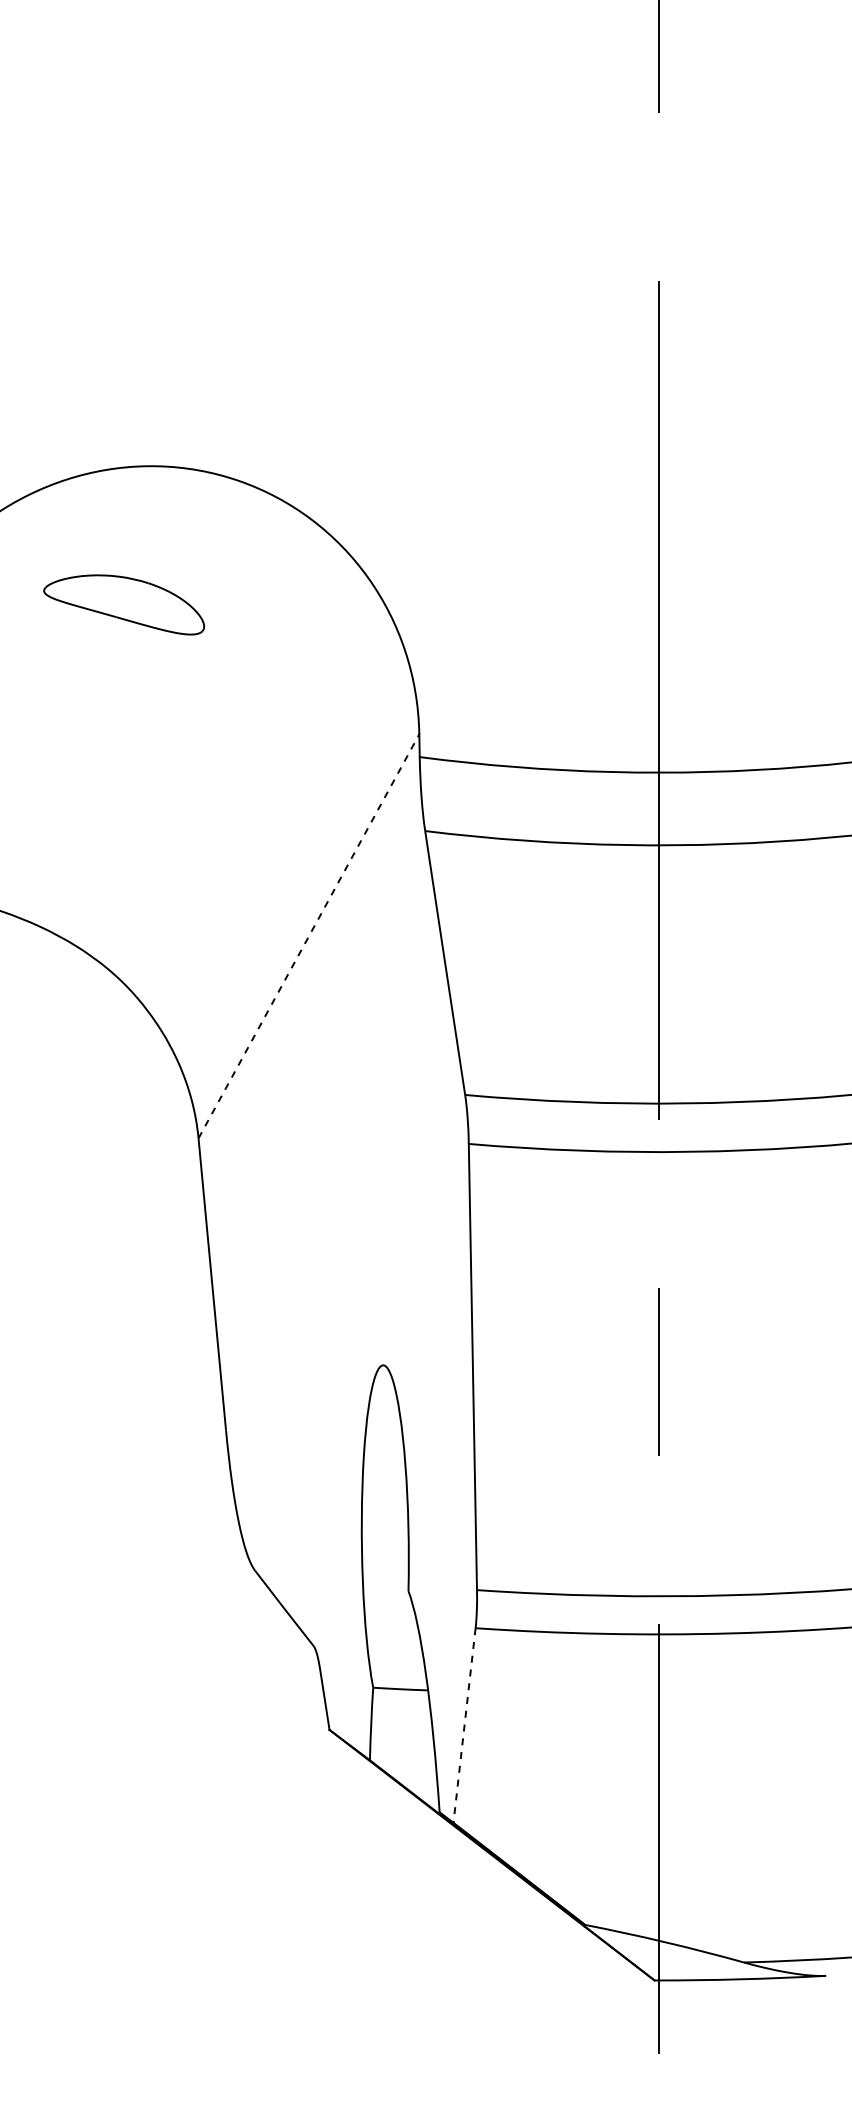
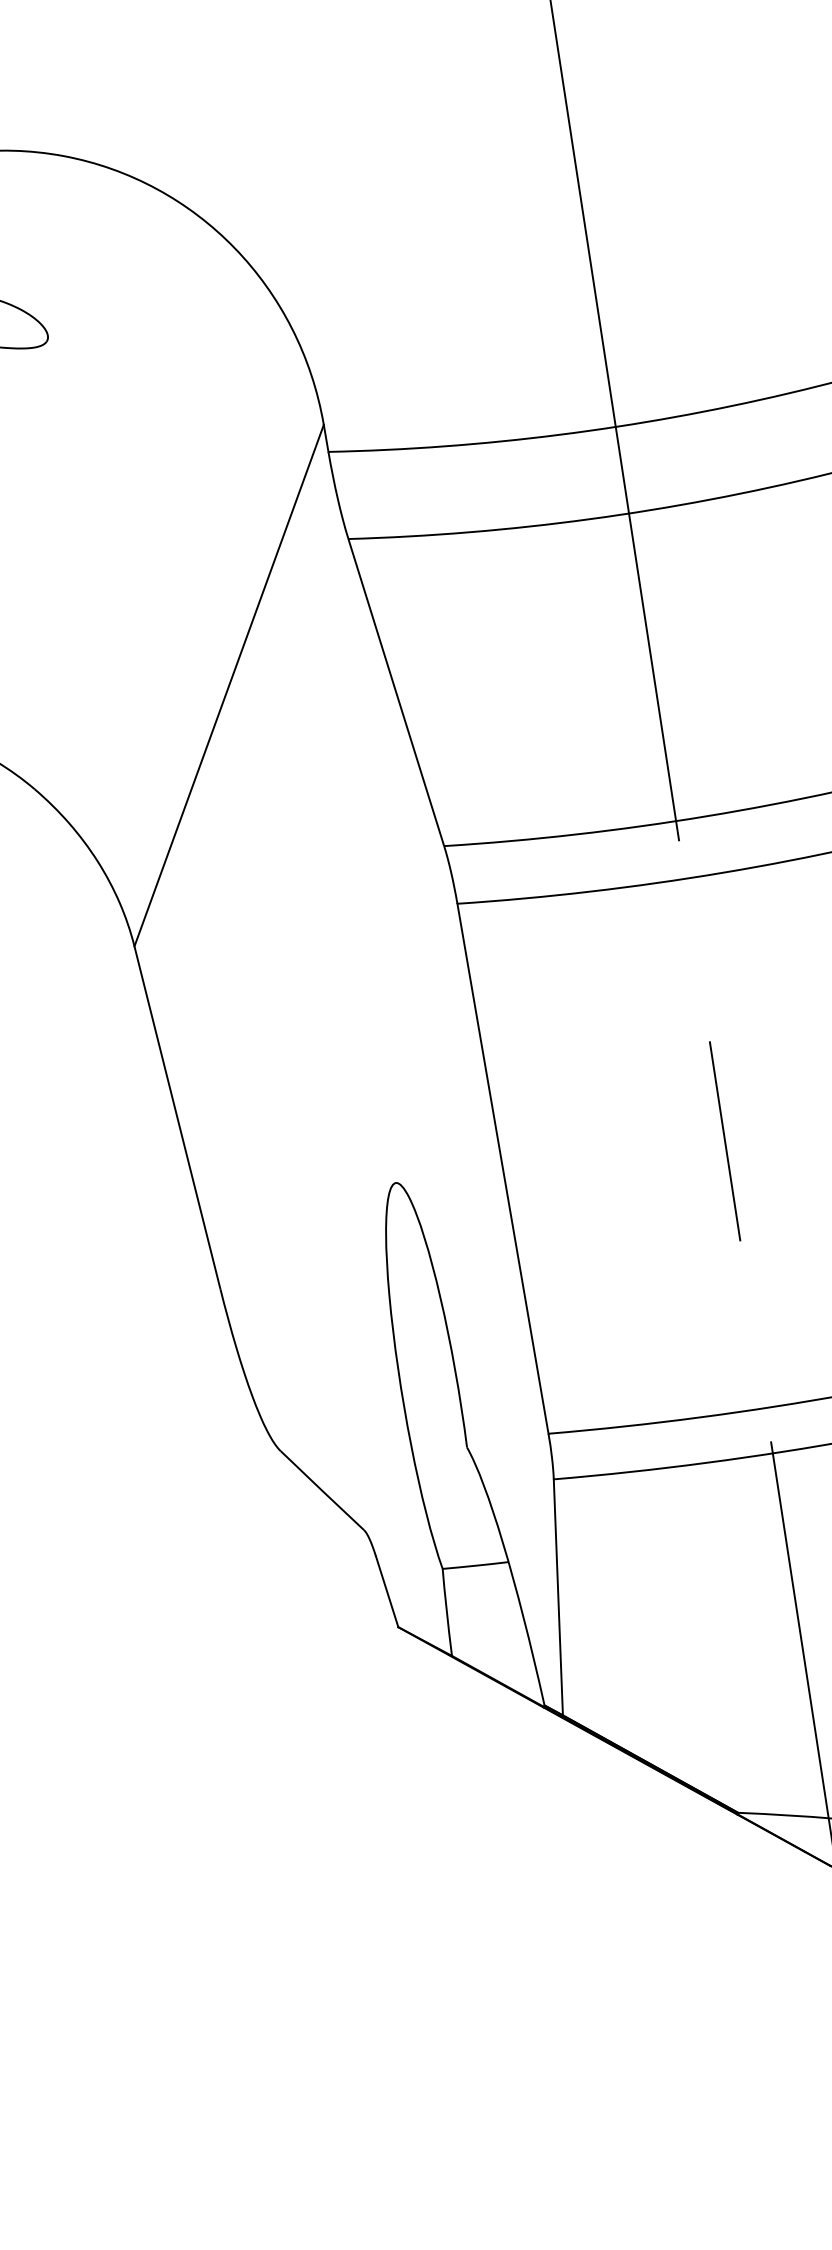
line: (309, 935) -> (229, 684), dashed -> solid
line: (464, 1725) -> (558, 1597), dashed -> solid

